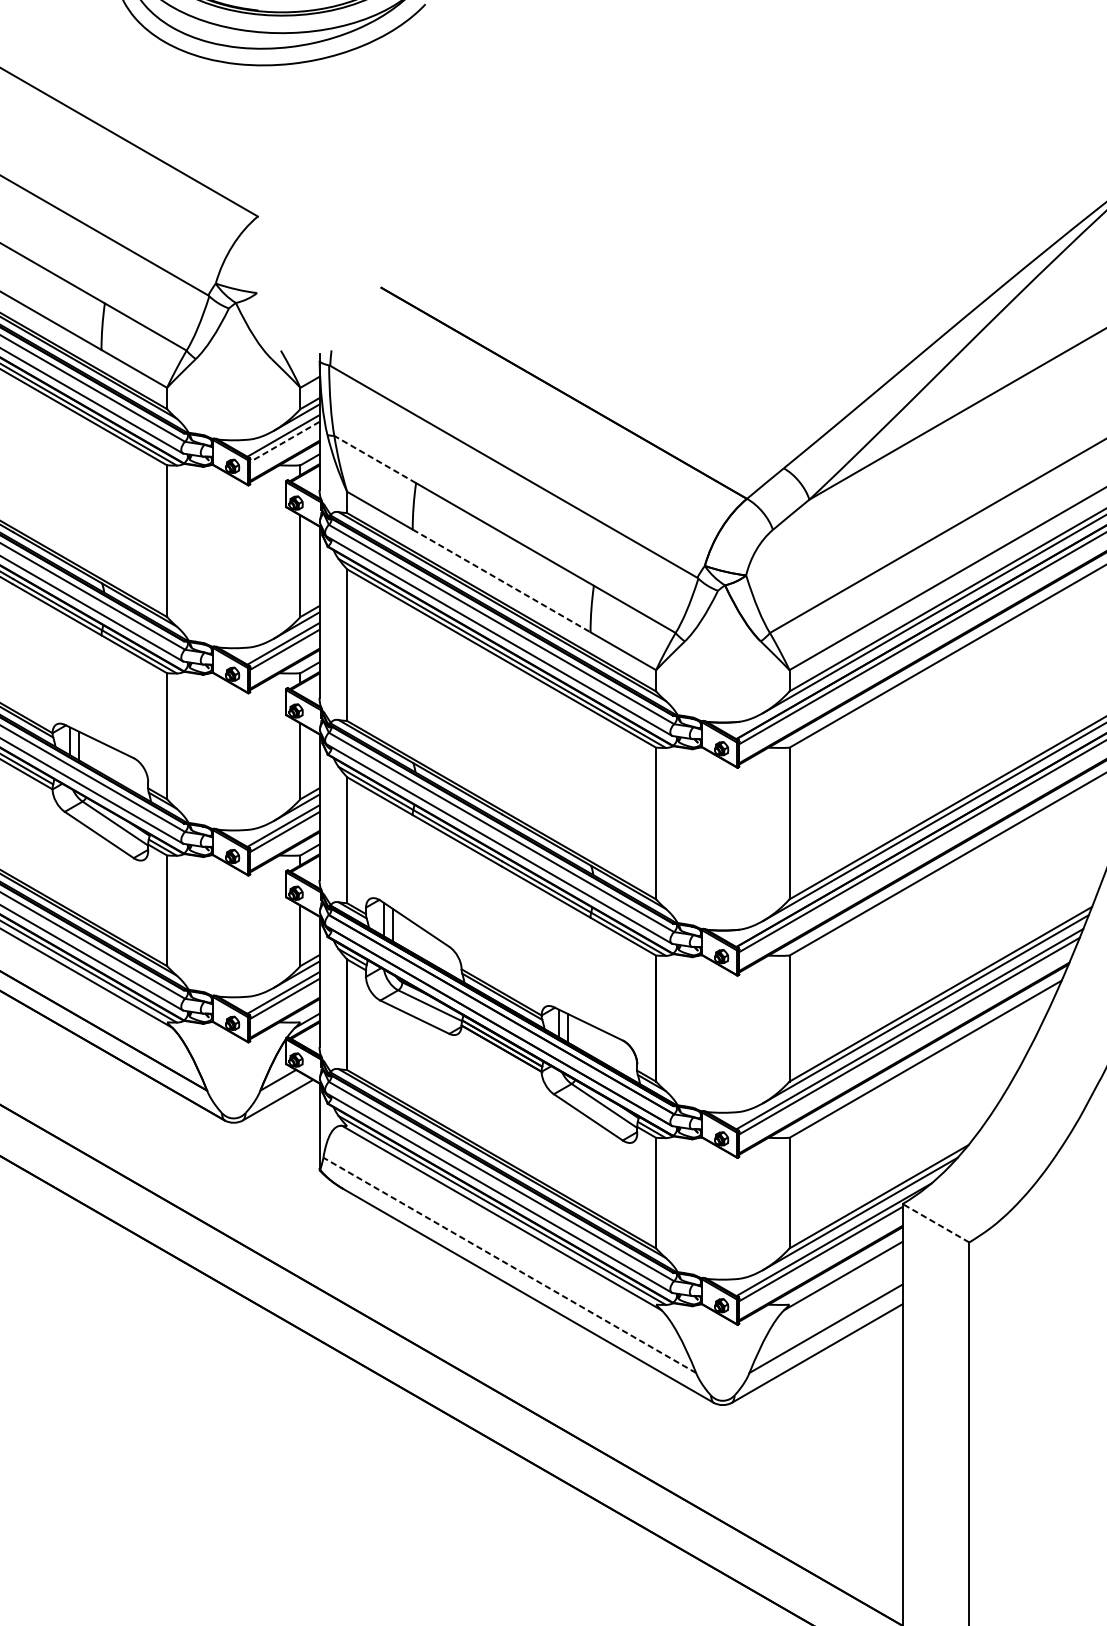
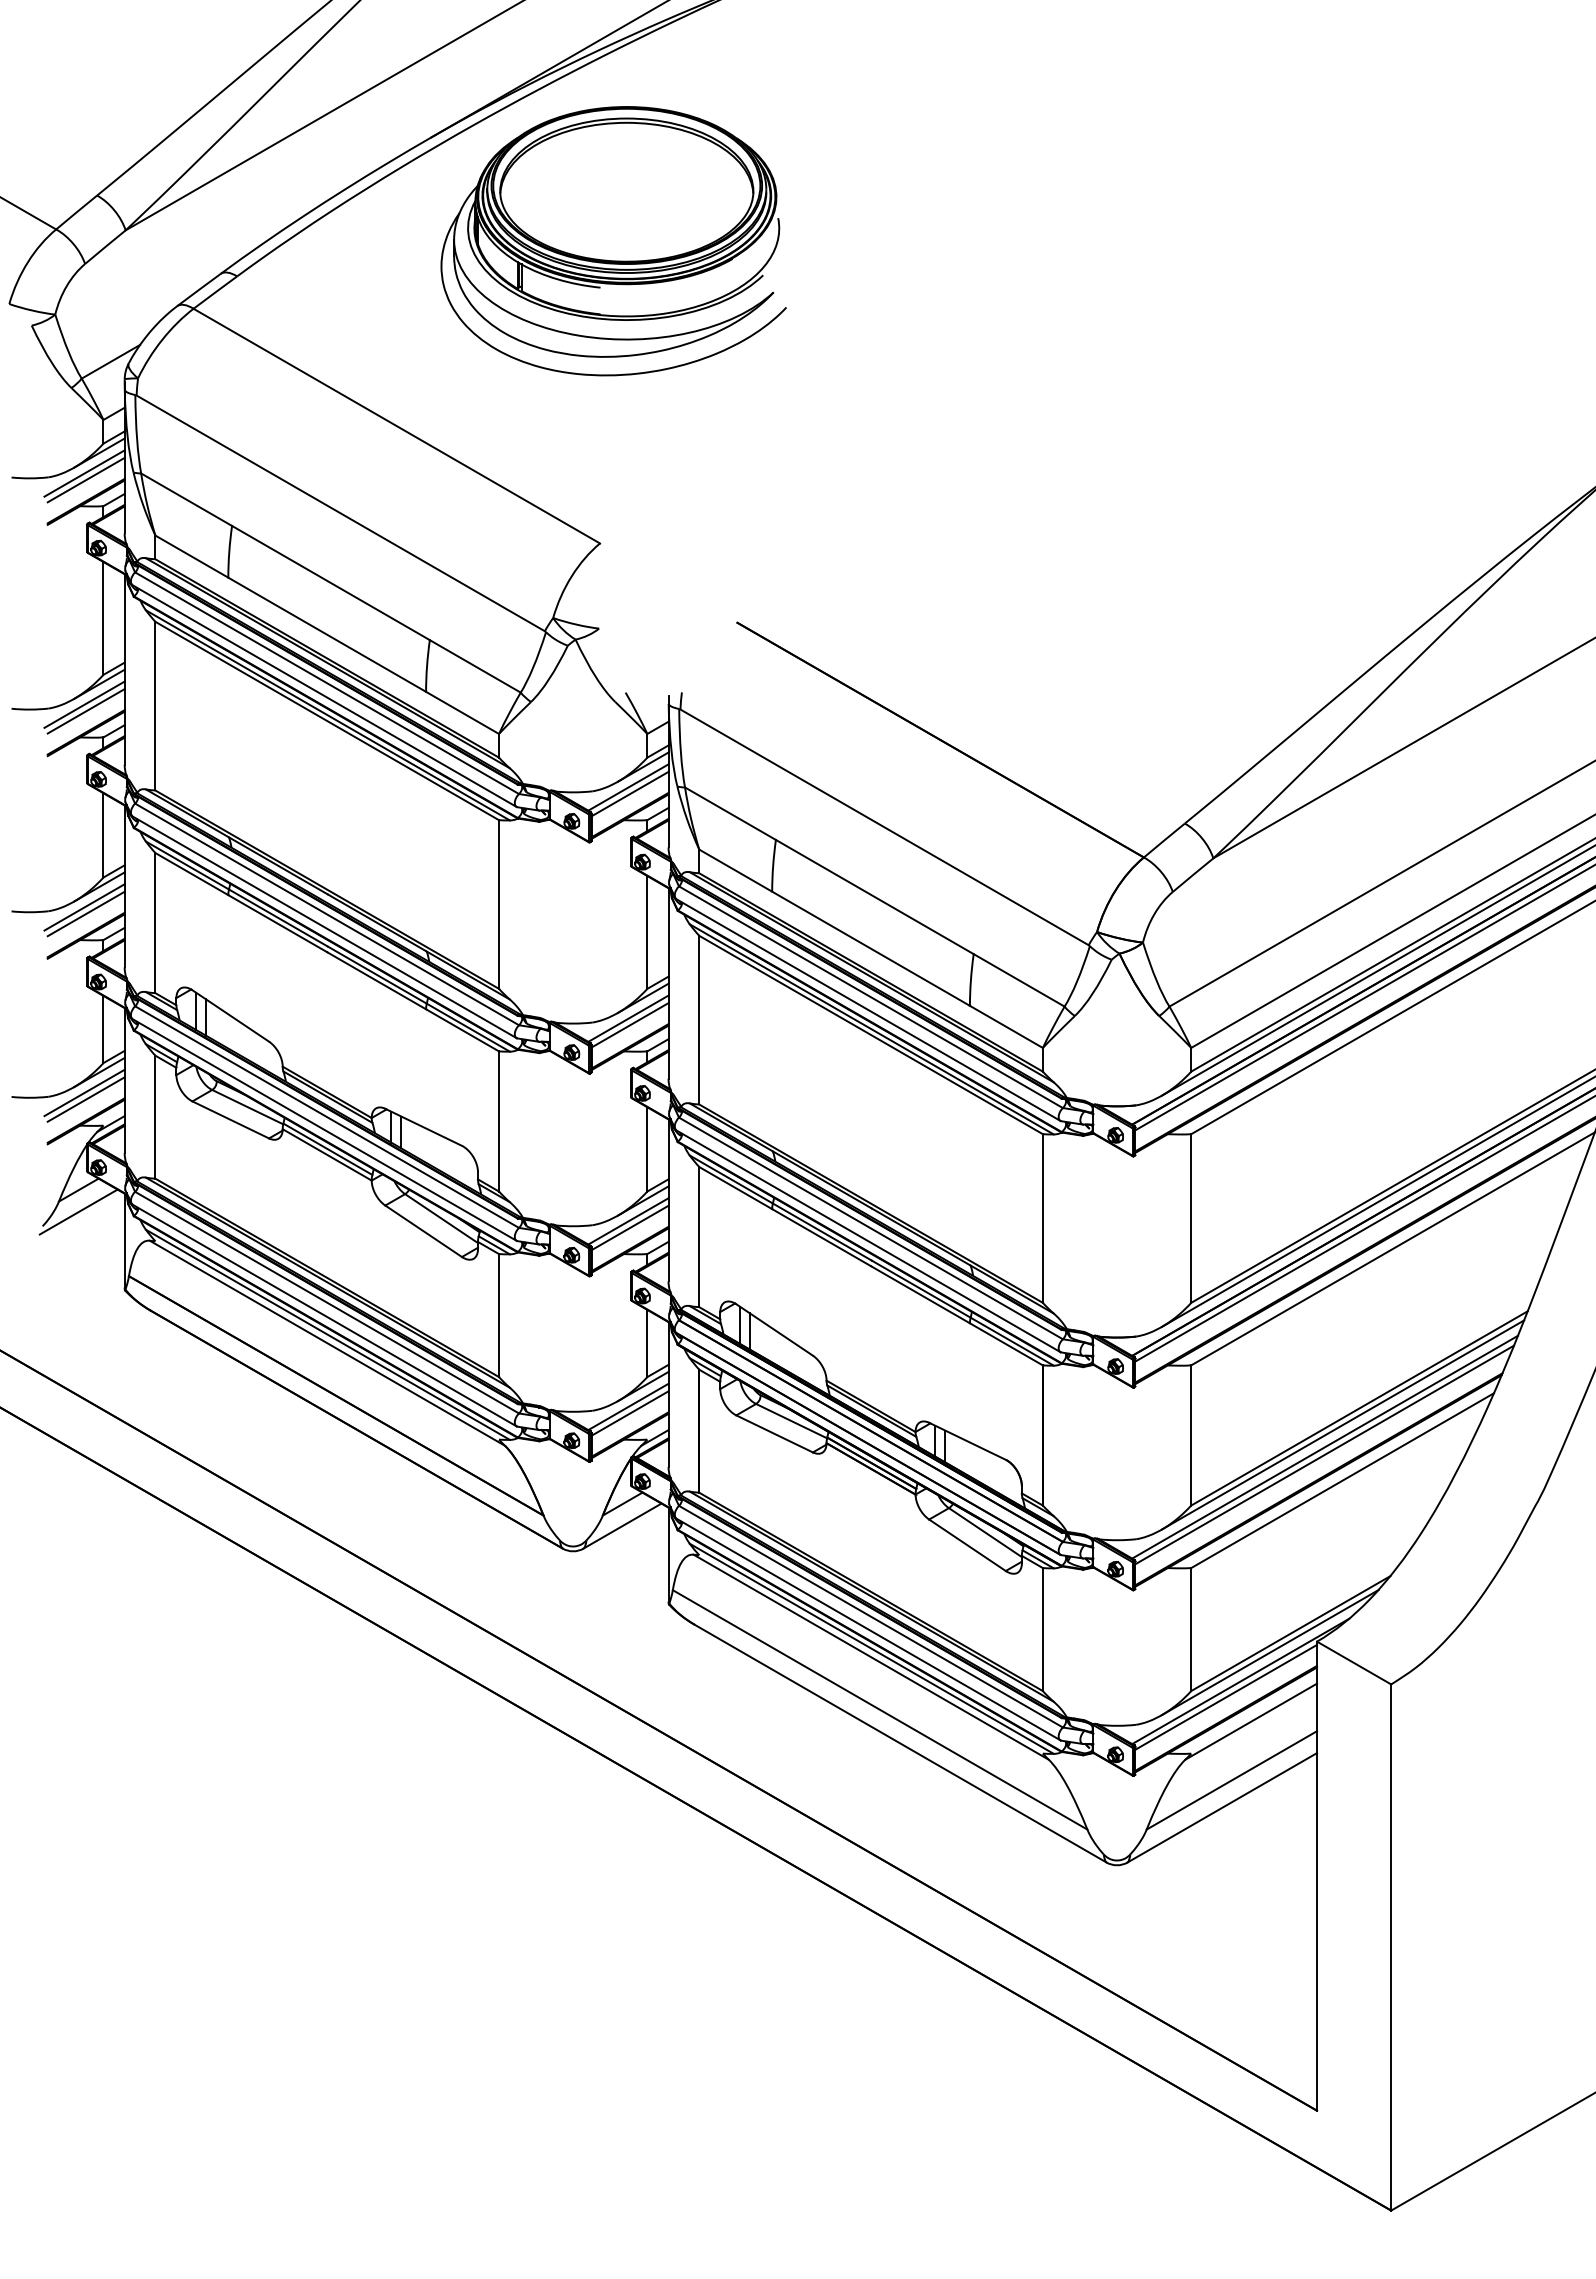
line: (284, 442) -> (629, 794), dashed -> solid
line: (375, 459) -> (730, 813), dashed -> solid
line: (502, 581) -> (871, 949), dashed -> solid
line: (936, 1223) -> (1354, 1663), dashed -> solid
line: (509, 1265) -> (879, 1709), dashed -> solid

